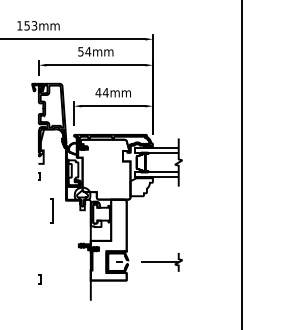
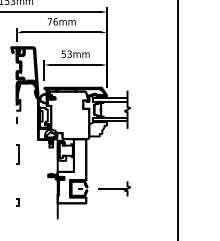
text: (84, 51) -> (52, 21), 54mm -> 76mm
text: (101, 92) -> (66, 54), 44mm -> 53mm
line: (52, 210) -> (17, 153), moved

